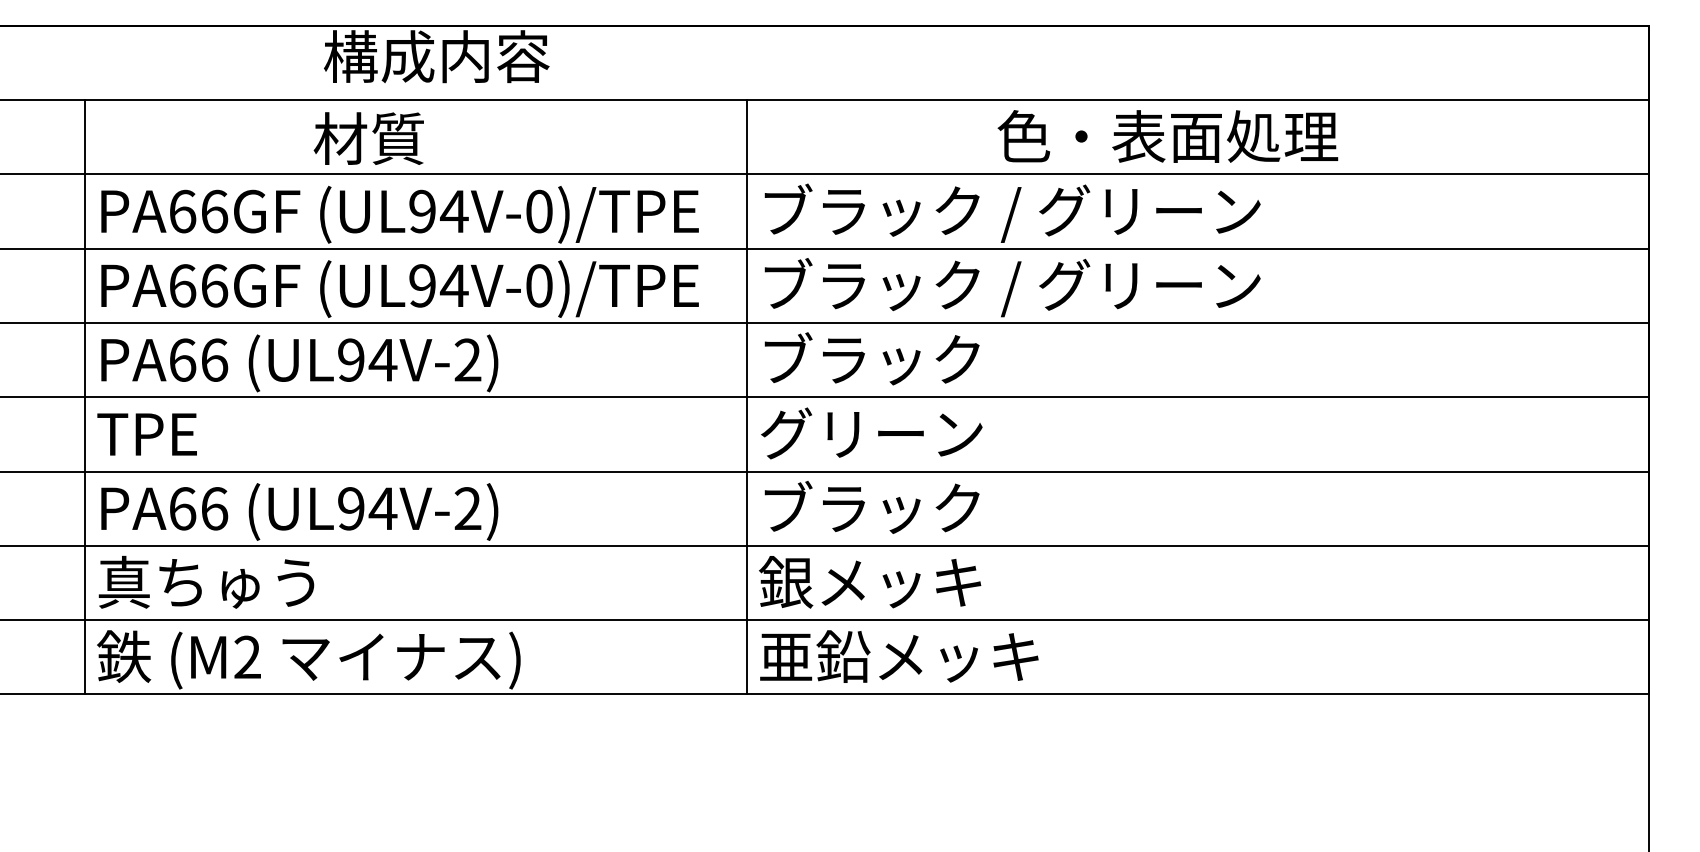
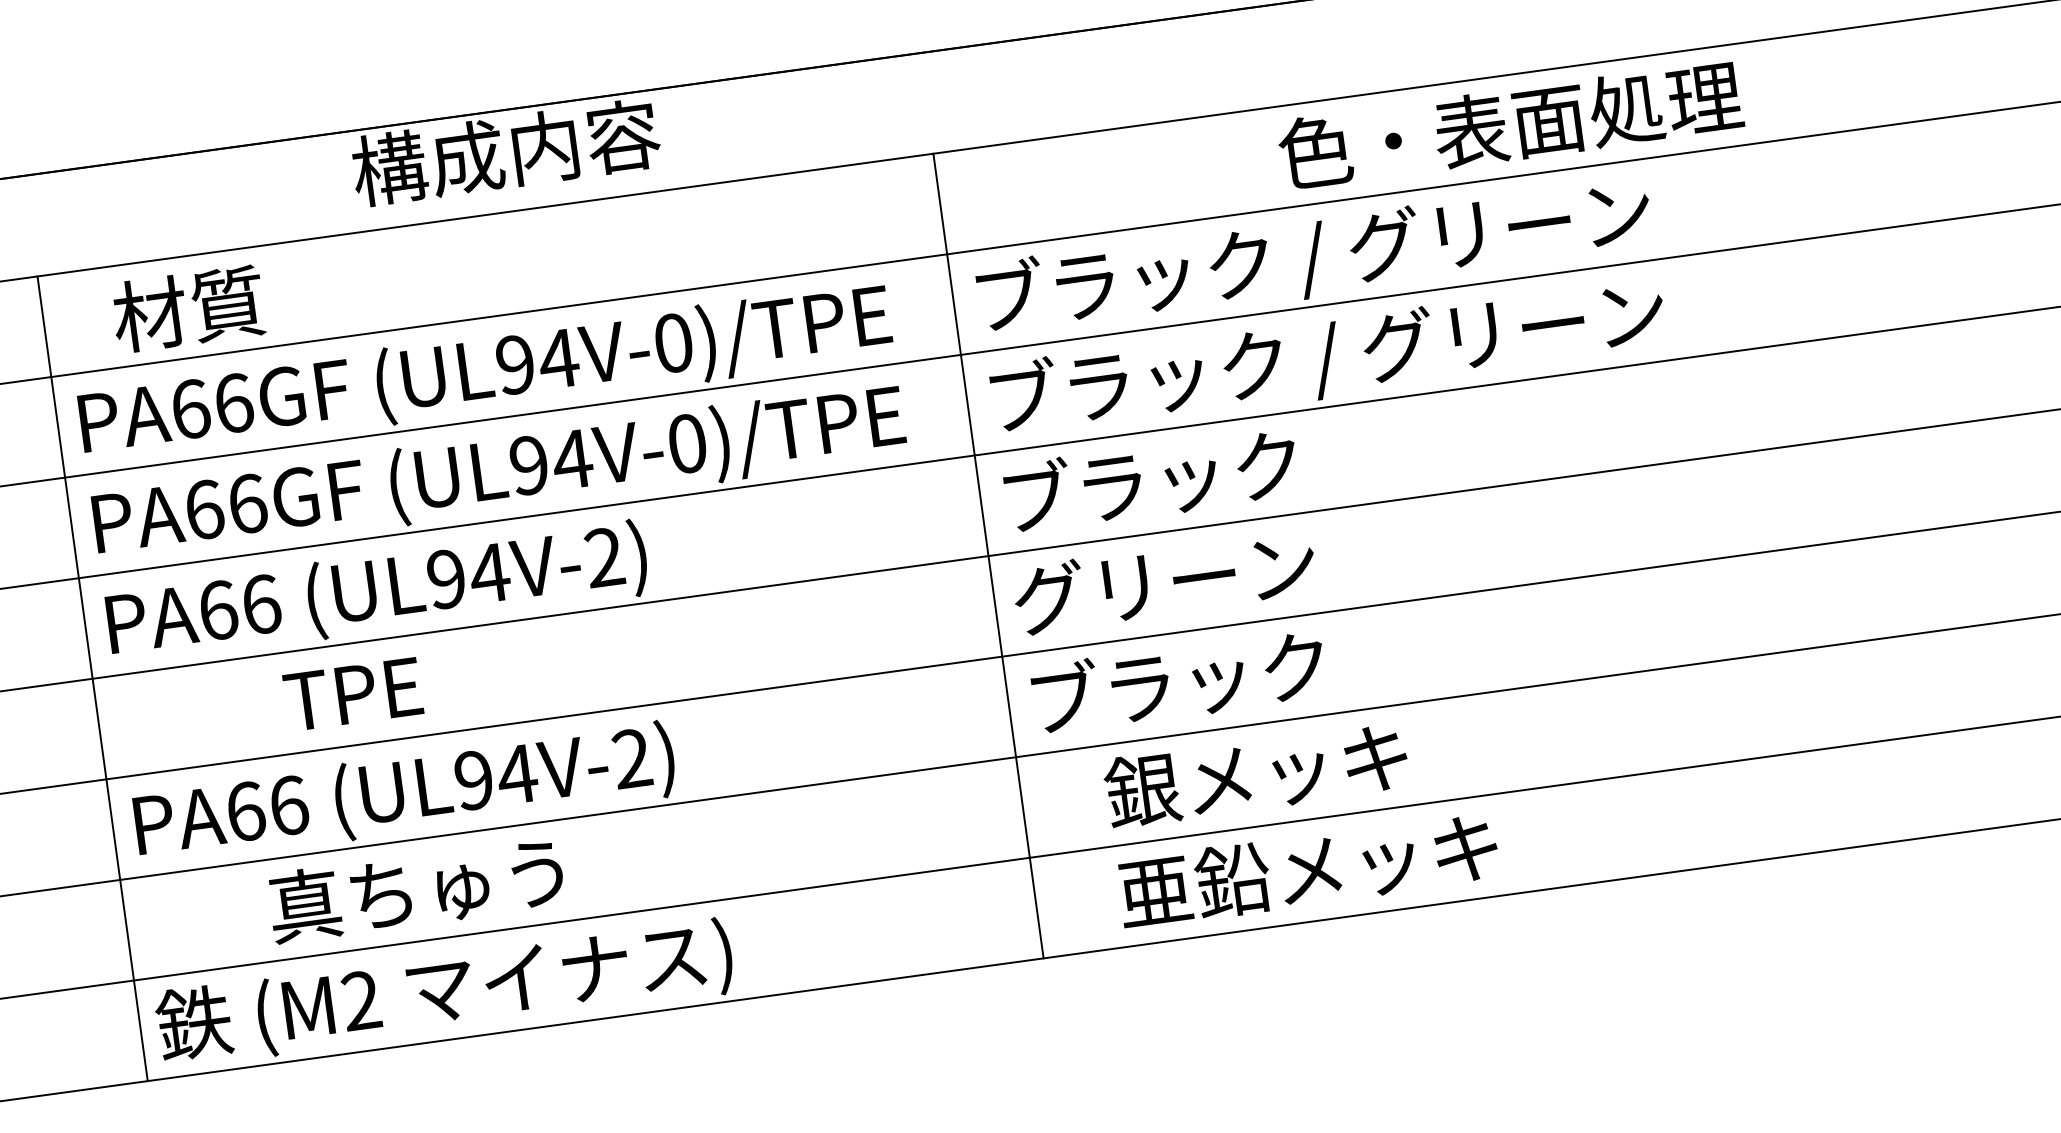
text: (368, 138) -> (187, 308), moved
text: (146, 434) -> (352, 694), moved
text: (206, 581) -> (416, 888), moved
text: (870, 582) -> (1256, 774), moved
text: (899, 656) -> (1308, 869), moved

